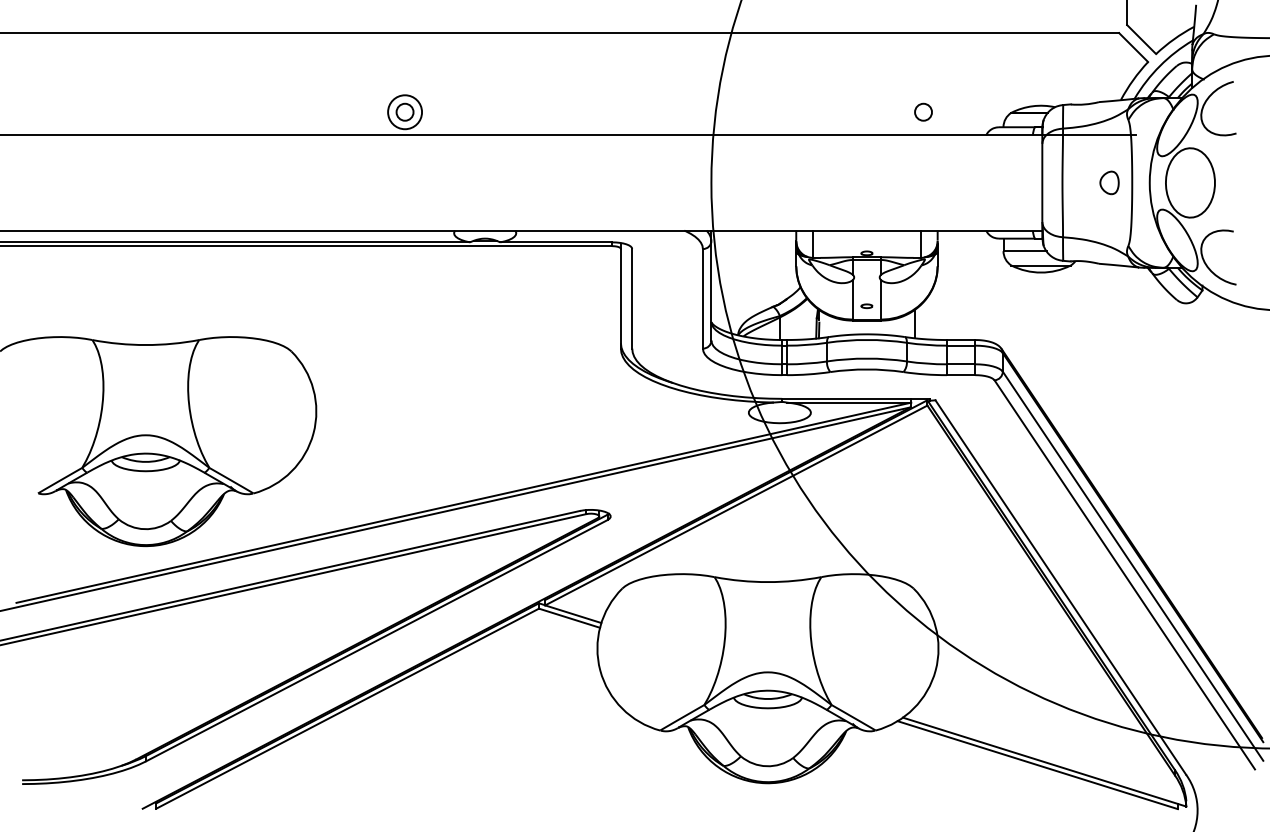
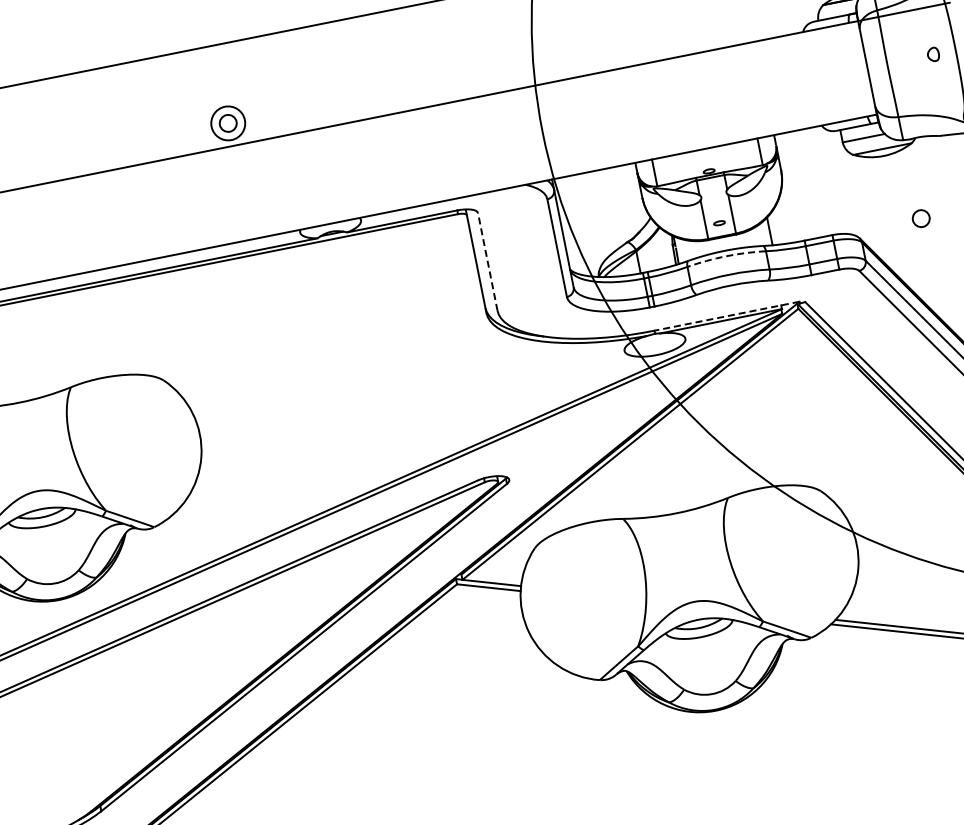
circle: (923, 111) -> (921, 217), moved
part: (1109, 182) -> (933, 54), size x0.6
line: (632, 298) -> (487, 261), solid -> dashed
arc: (866, 339) -> (725, 255), solid -> dashed
line: (856, 398) -> (727, 315), solid -> dashed

